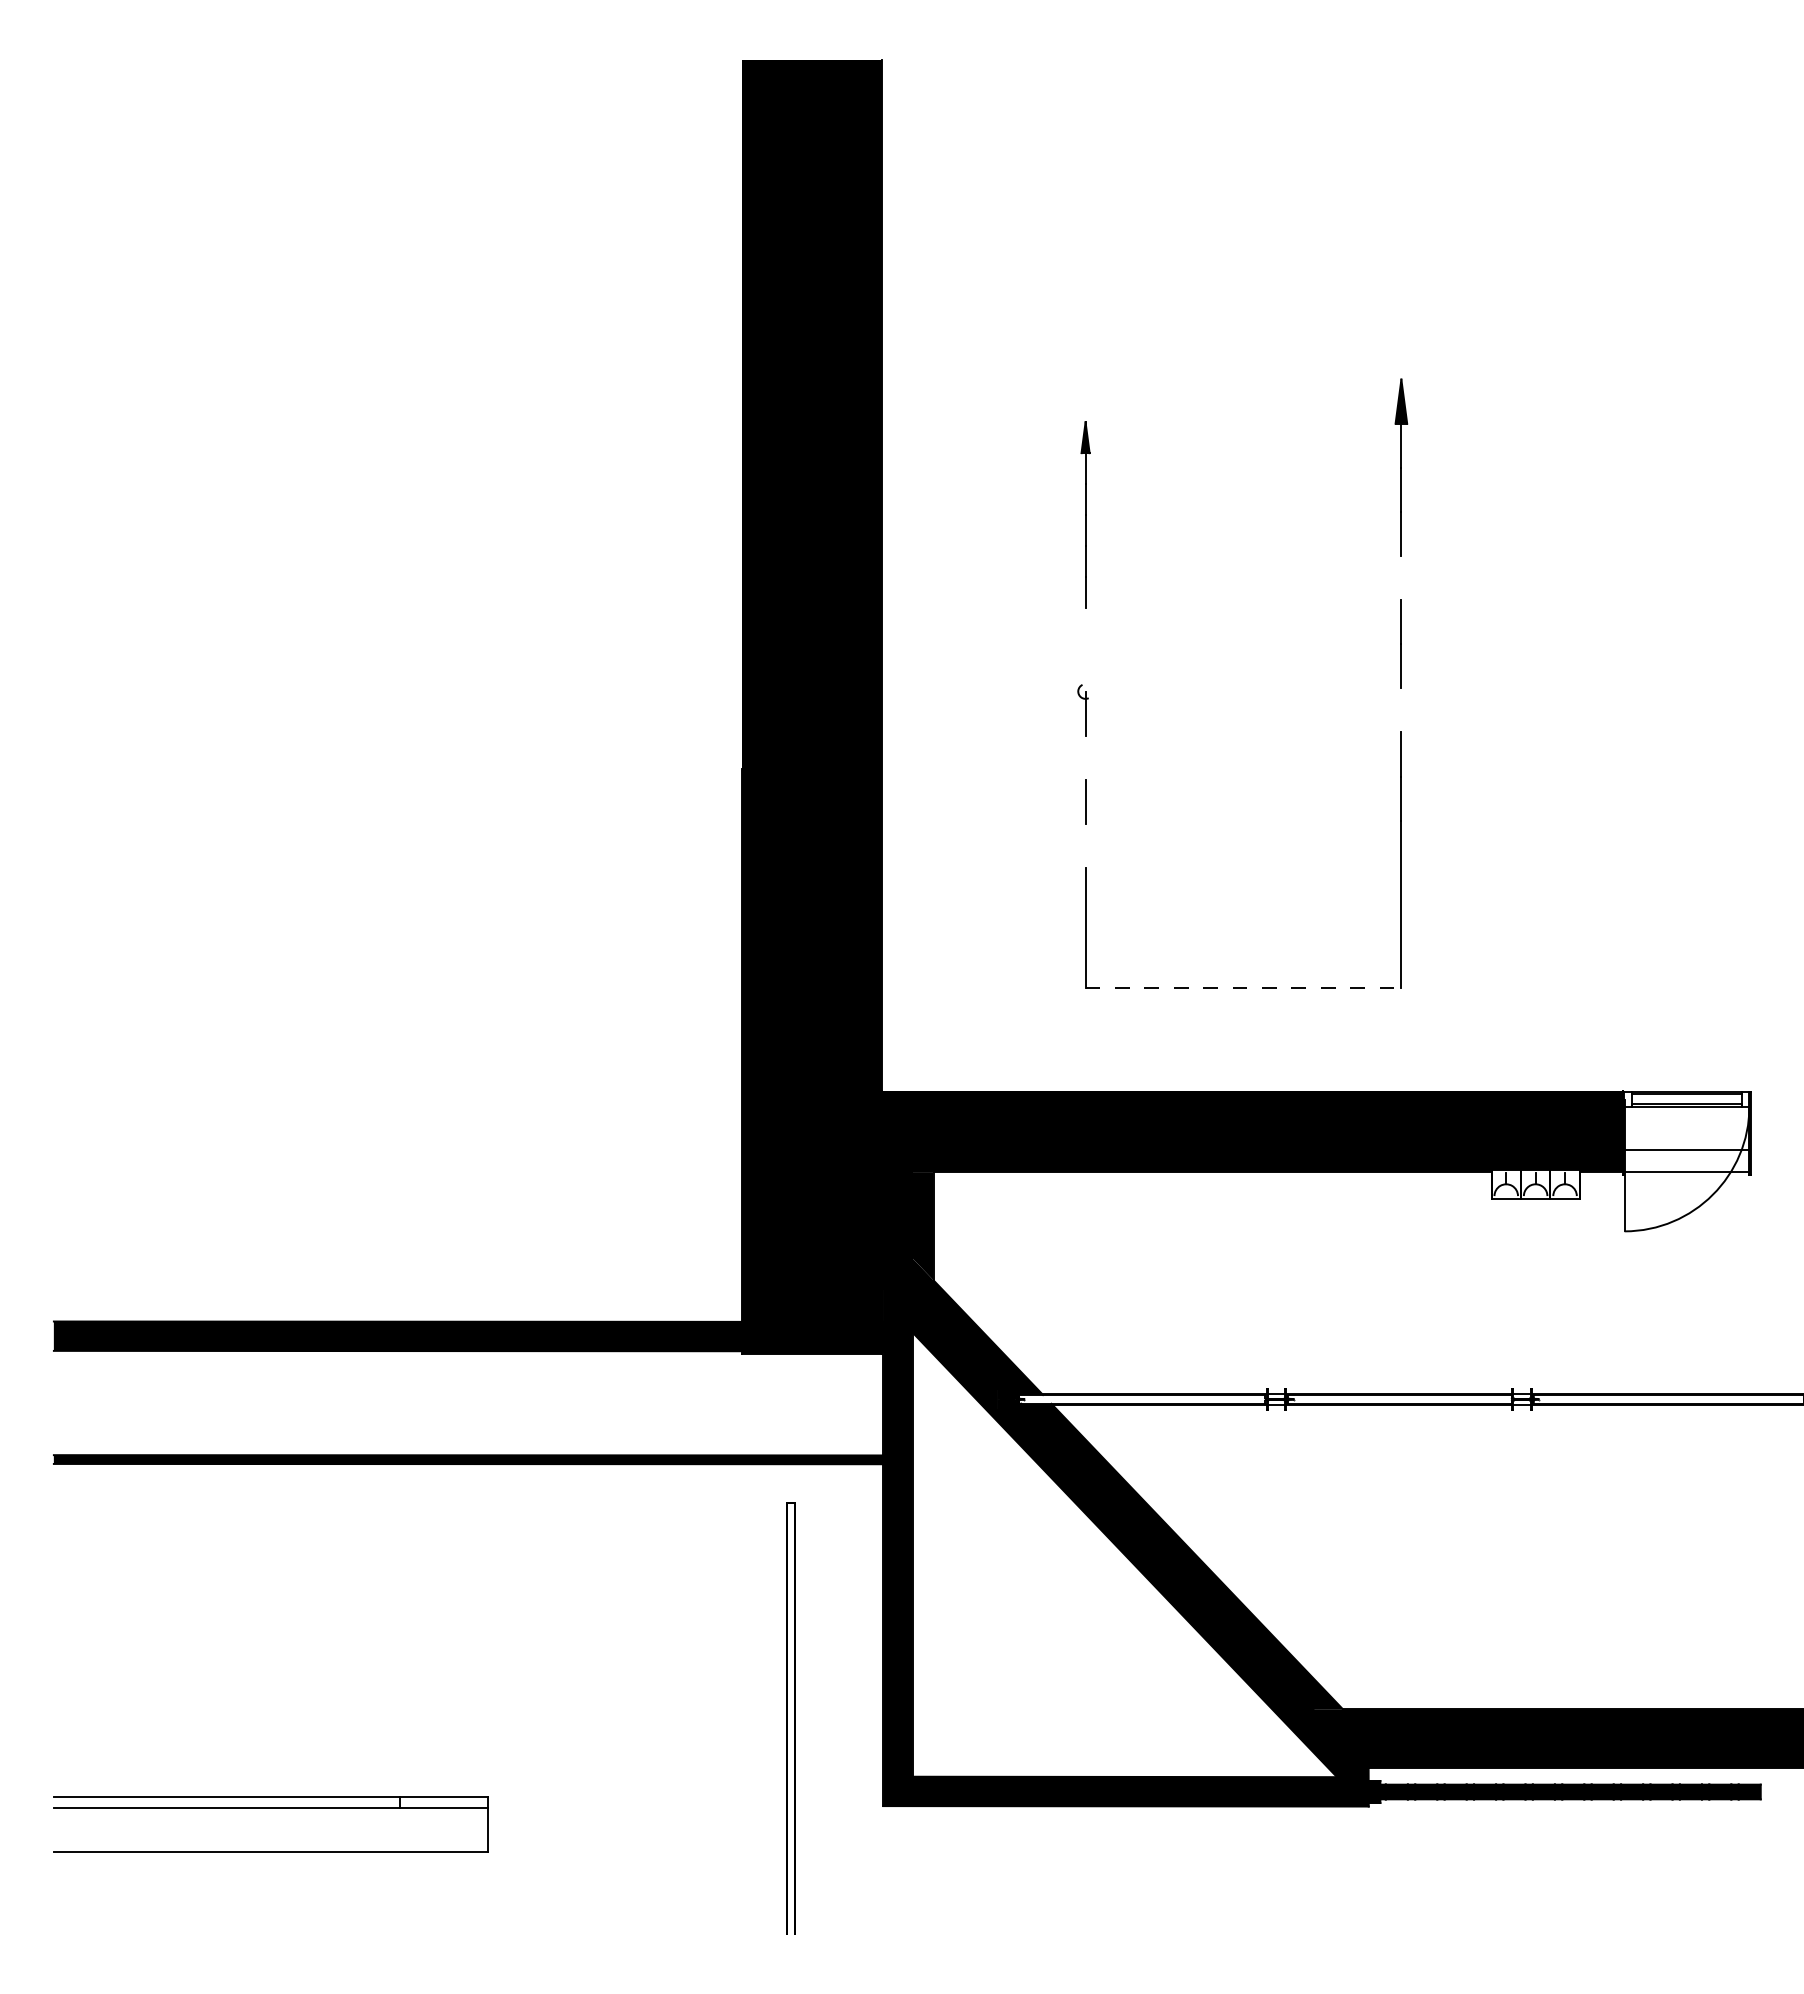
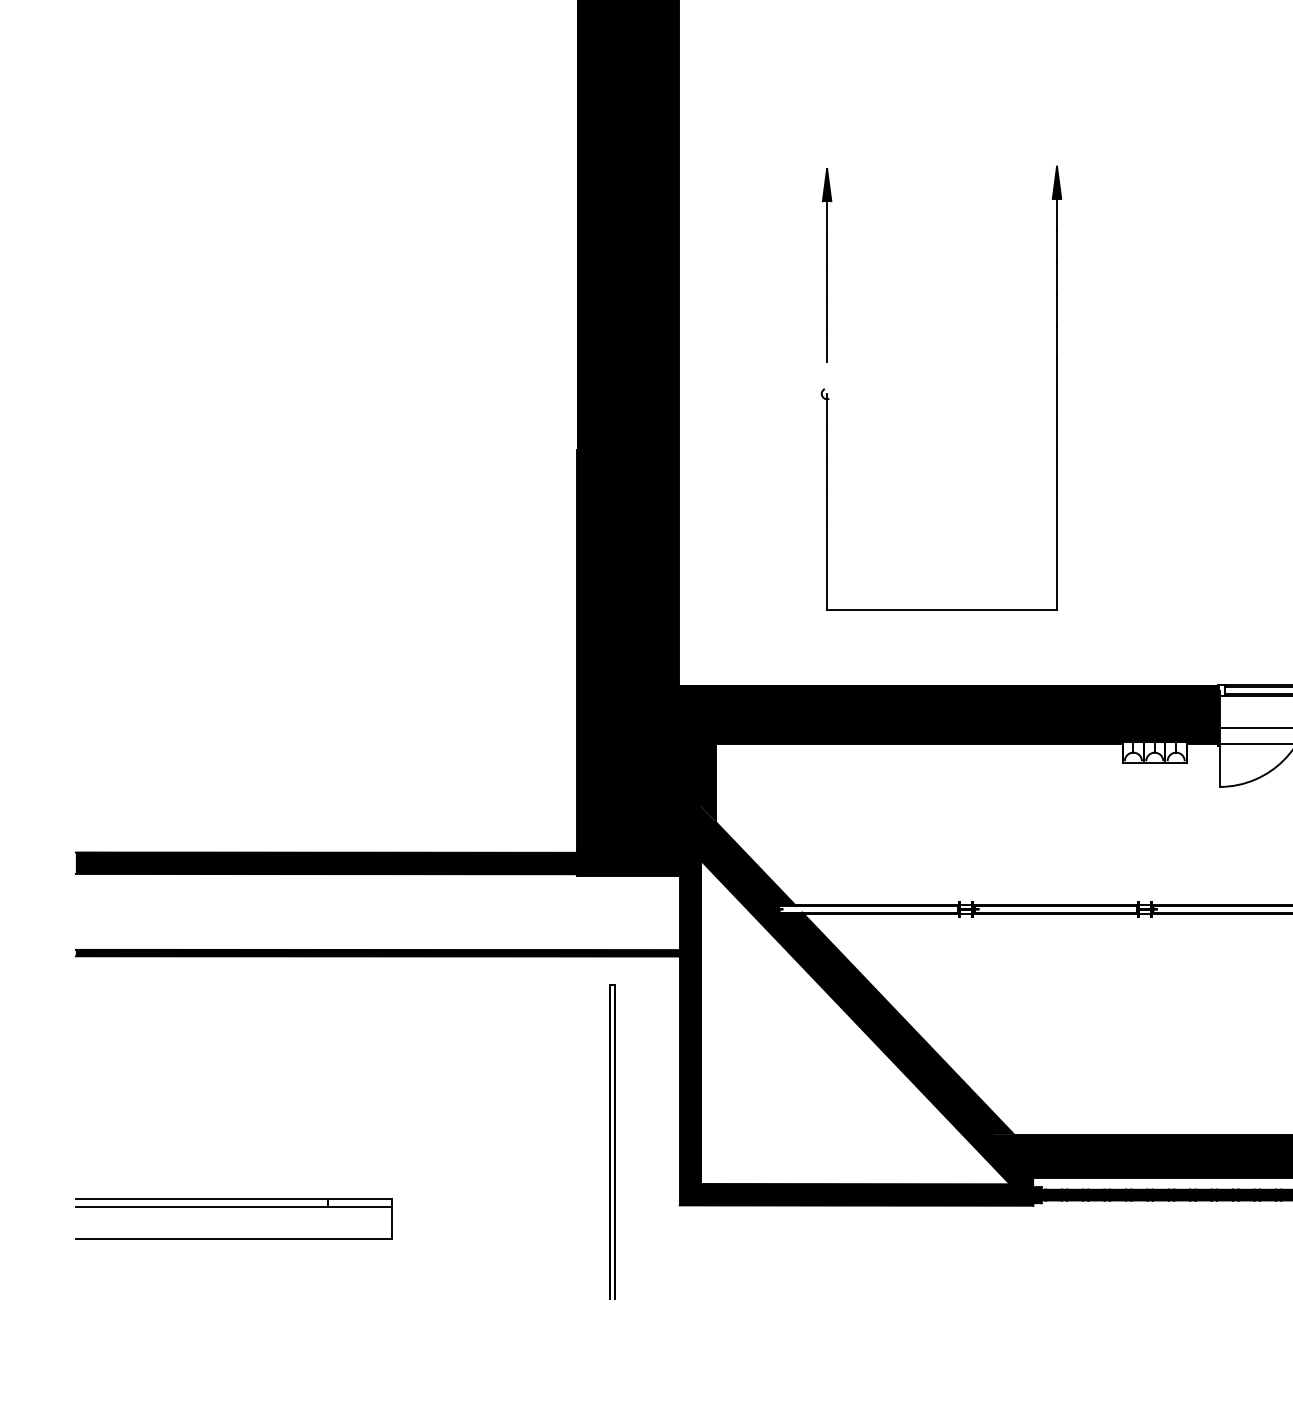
part: (1085, 514) -> (827, 264), size x1.43
line: (1401, 578) -> (1057, 311), added
line: (1401, 710) -> (1057, 407), added
line: (1085, 757) -> (827, 441), added
line: (1085, 845) -> (827, 505), added
line: (1243, 987) -> (942, 609), dashed -> solid

